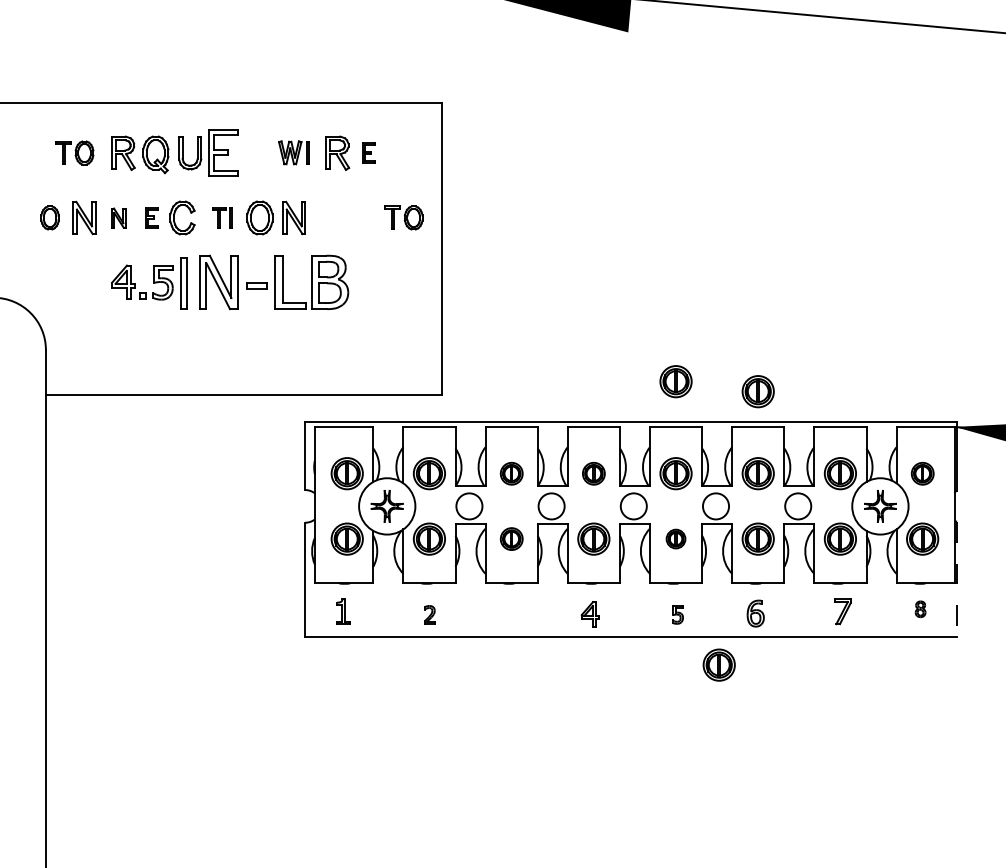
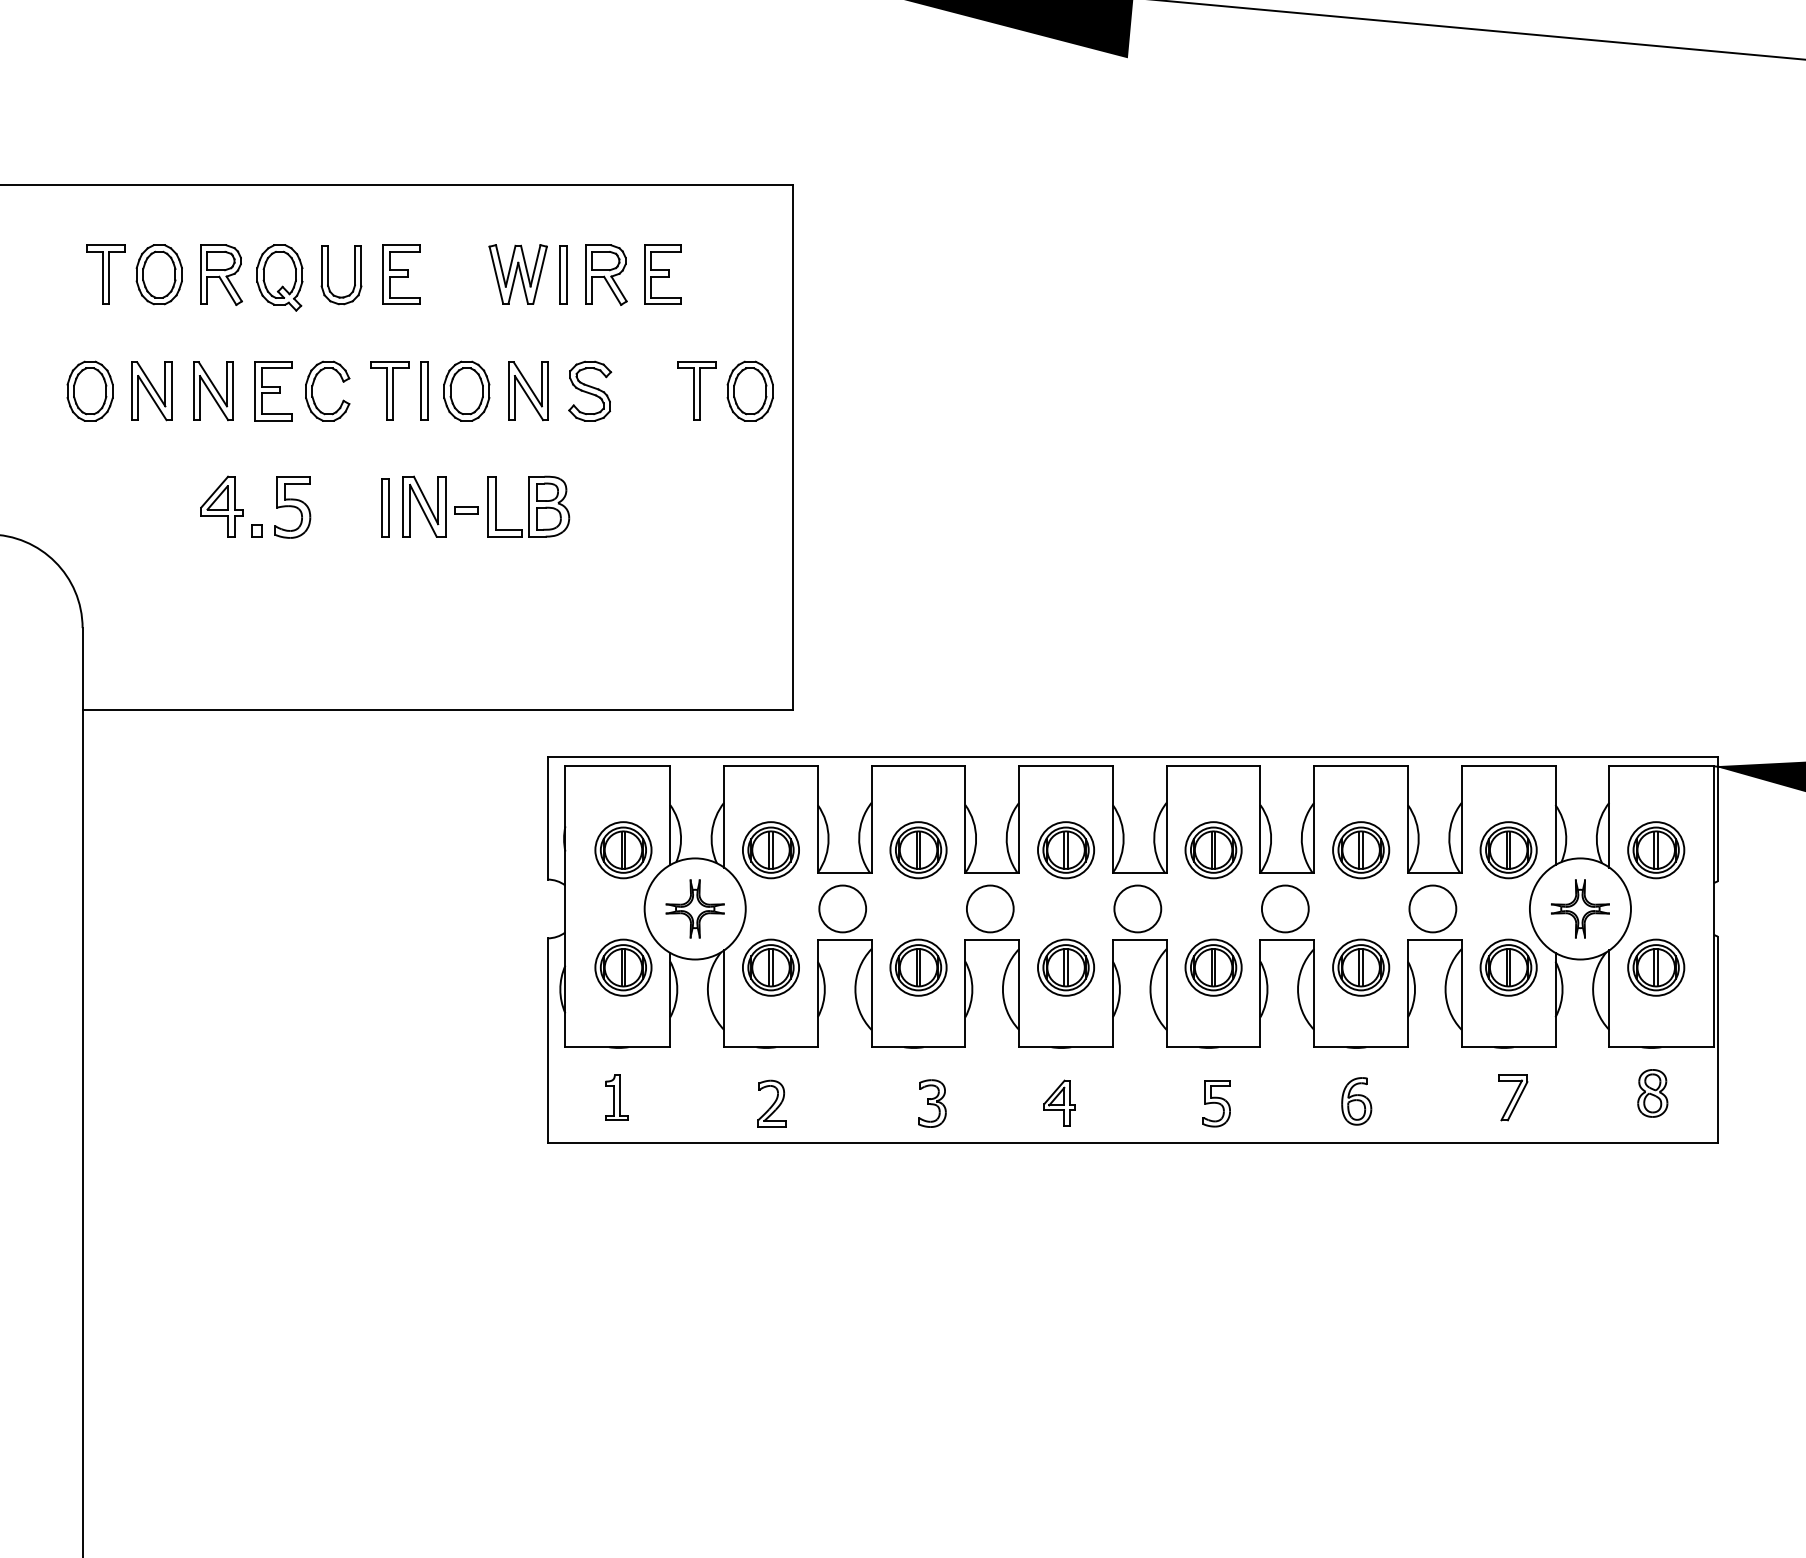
part: (74, 152) -> (133, 273), size x1.43
part: (223, 152) -> (401, 273), size x0.71
part: (293, 152) -> (526, 273), size x1.43
part: (368, 152) -> (661, 273), size x1.67
part: (49, 217) -> (89, 390), size x1.43
part: (151, 217) -> (272, 390), size x1.67
part: (222, 217) -> (399, 390), size x1.67
part: (328, 217) -> (589, 390), added
part: (403, 217) -> (724, 390), size x1.43
part: (118, 218) -> (212, 392), size x1.67
part: (264, 281) -> (474, 505), size x0.62
part: (675, 381) -> (1212, 684), removed
part: (757, 391) -> (1359, 702), removed
part: (511, 473) -> (918, 849), size x1.43
part: (593, 473) -> (1065, 849), size x1.43
part: (922, 473) -> (1655, 849), size x1.43
part: (511, 538) -> (918, 966), size x1.43
part: (675, 538) -> (1212, 966), size x1.67
line: (956, 579) -> (1716, 1040), dashed -> solid
part: (920, 609) -> (1652, 1094), size x1.67
part: (429, 614) -> (771, 1102), size x1.43
part: (519, 614) -> (932, 1102), added
part: (677, 614) -> (1216, 1102), size x1.43
part: (718, 664) -> (1289, 1192), removed

